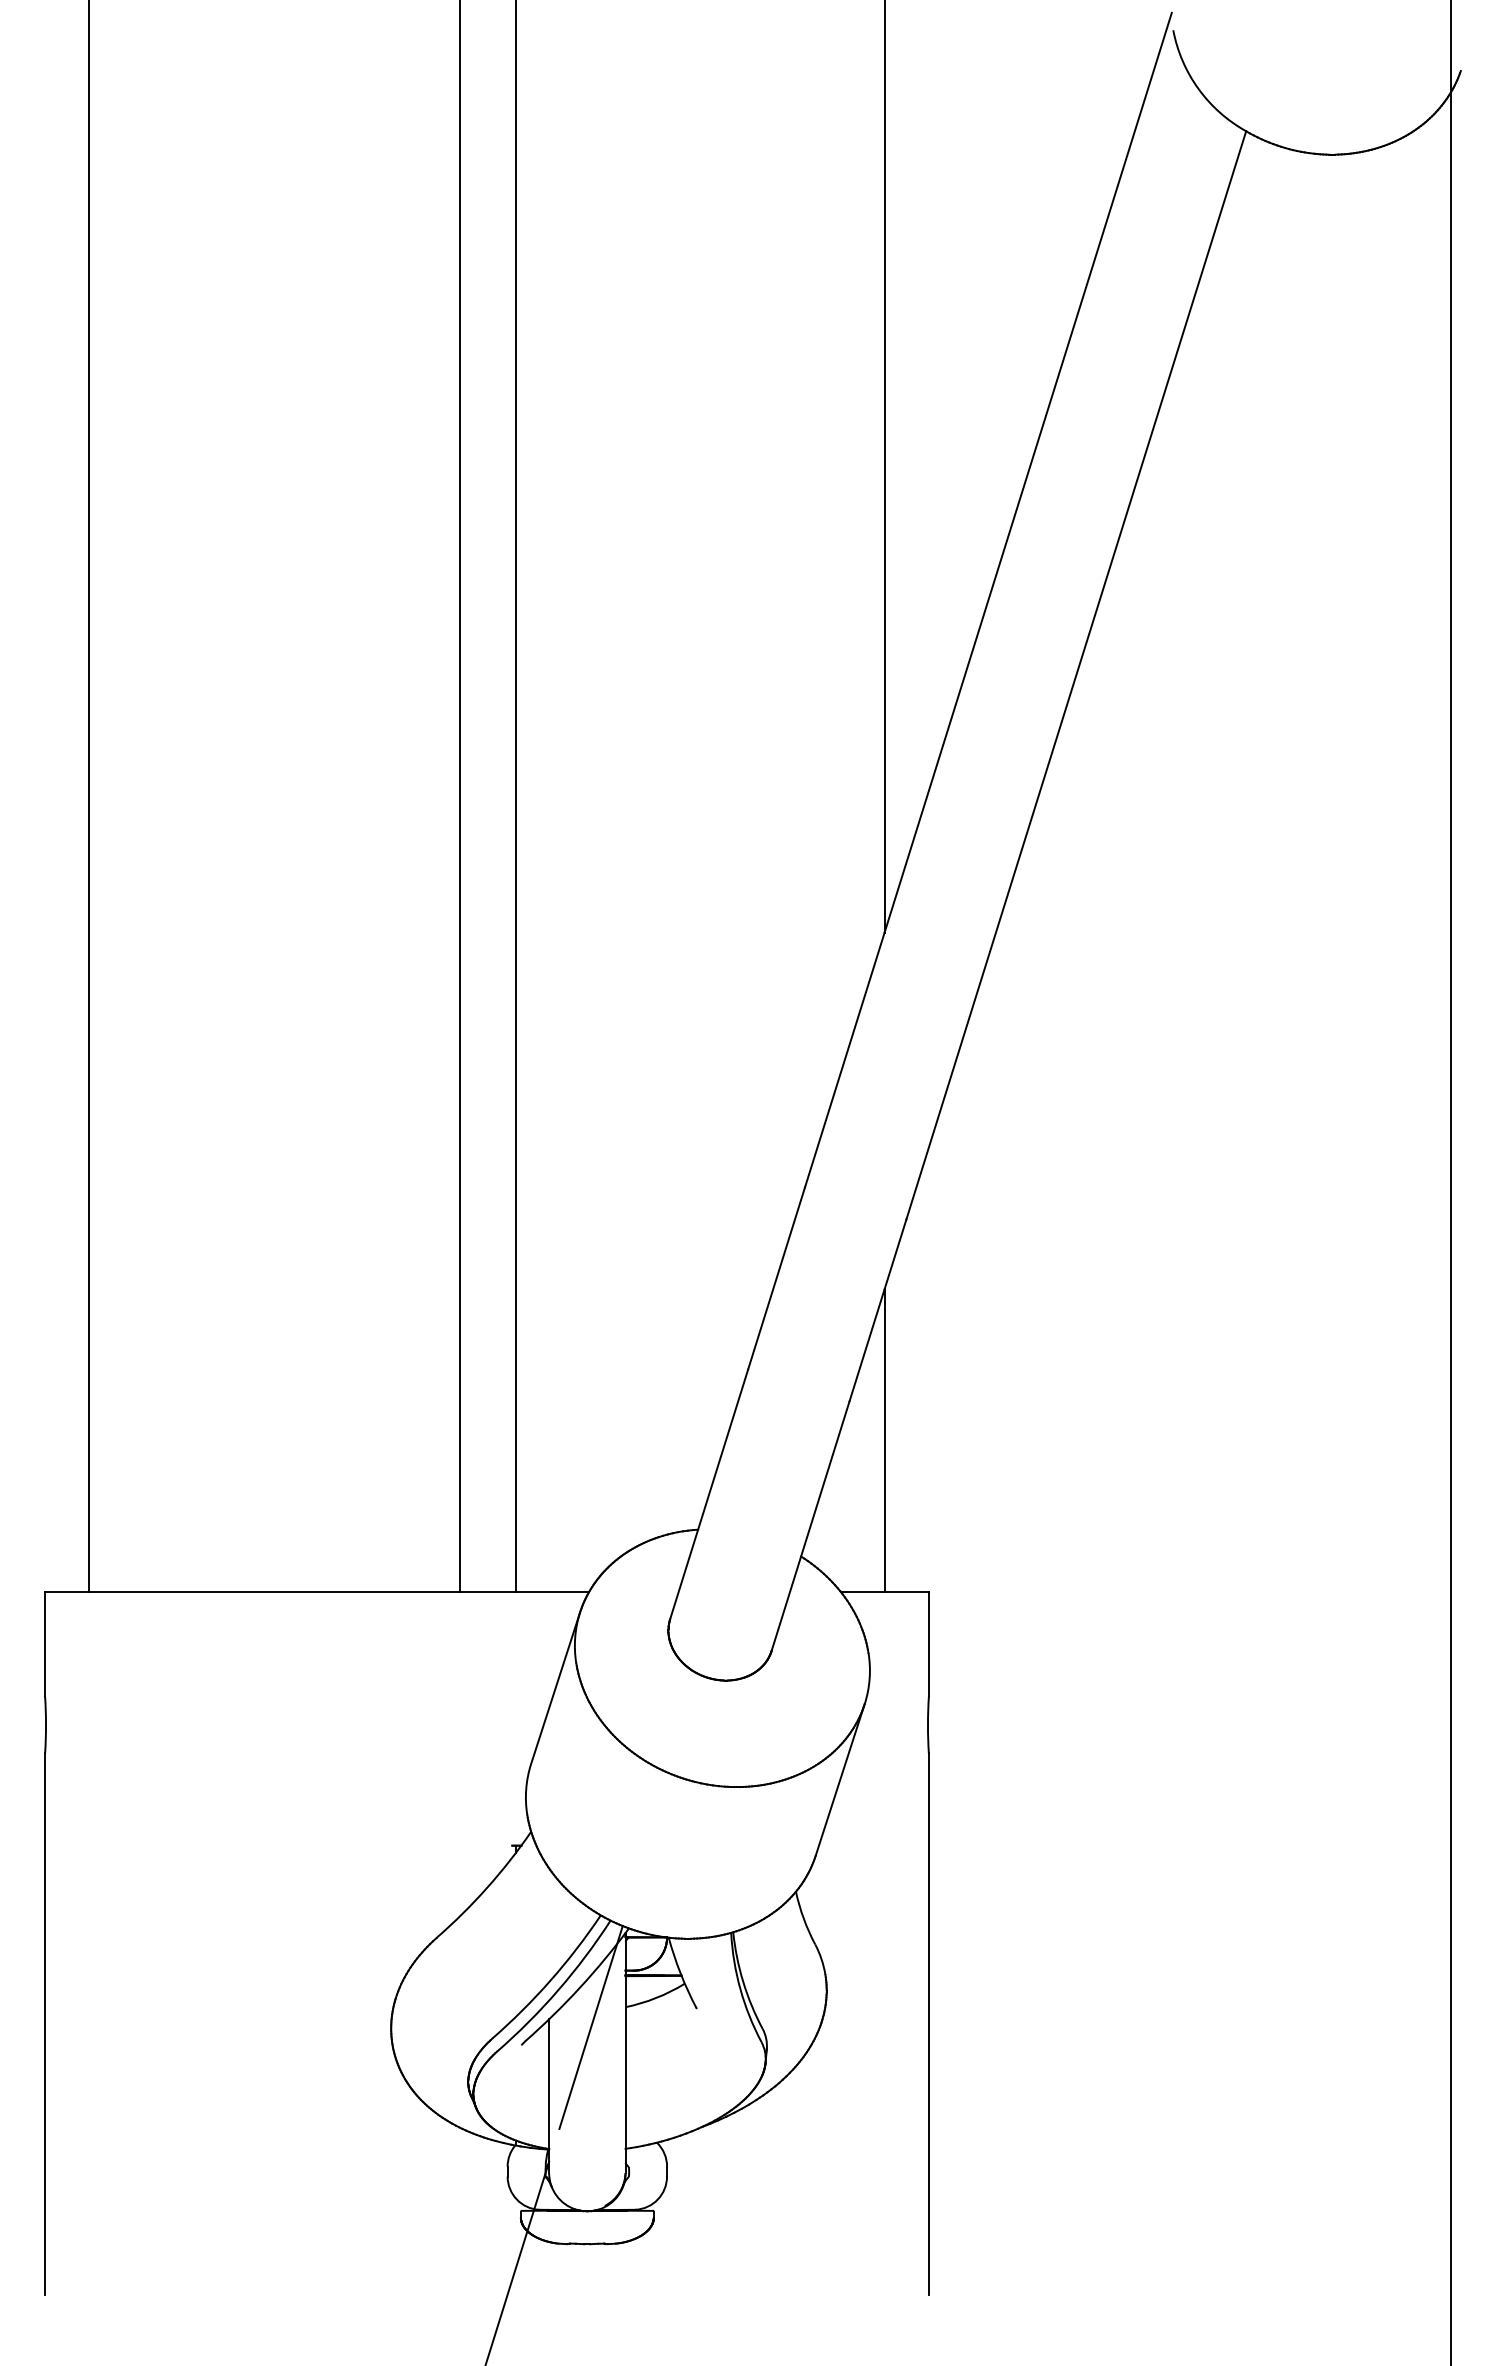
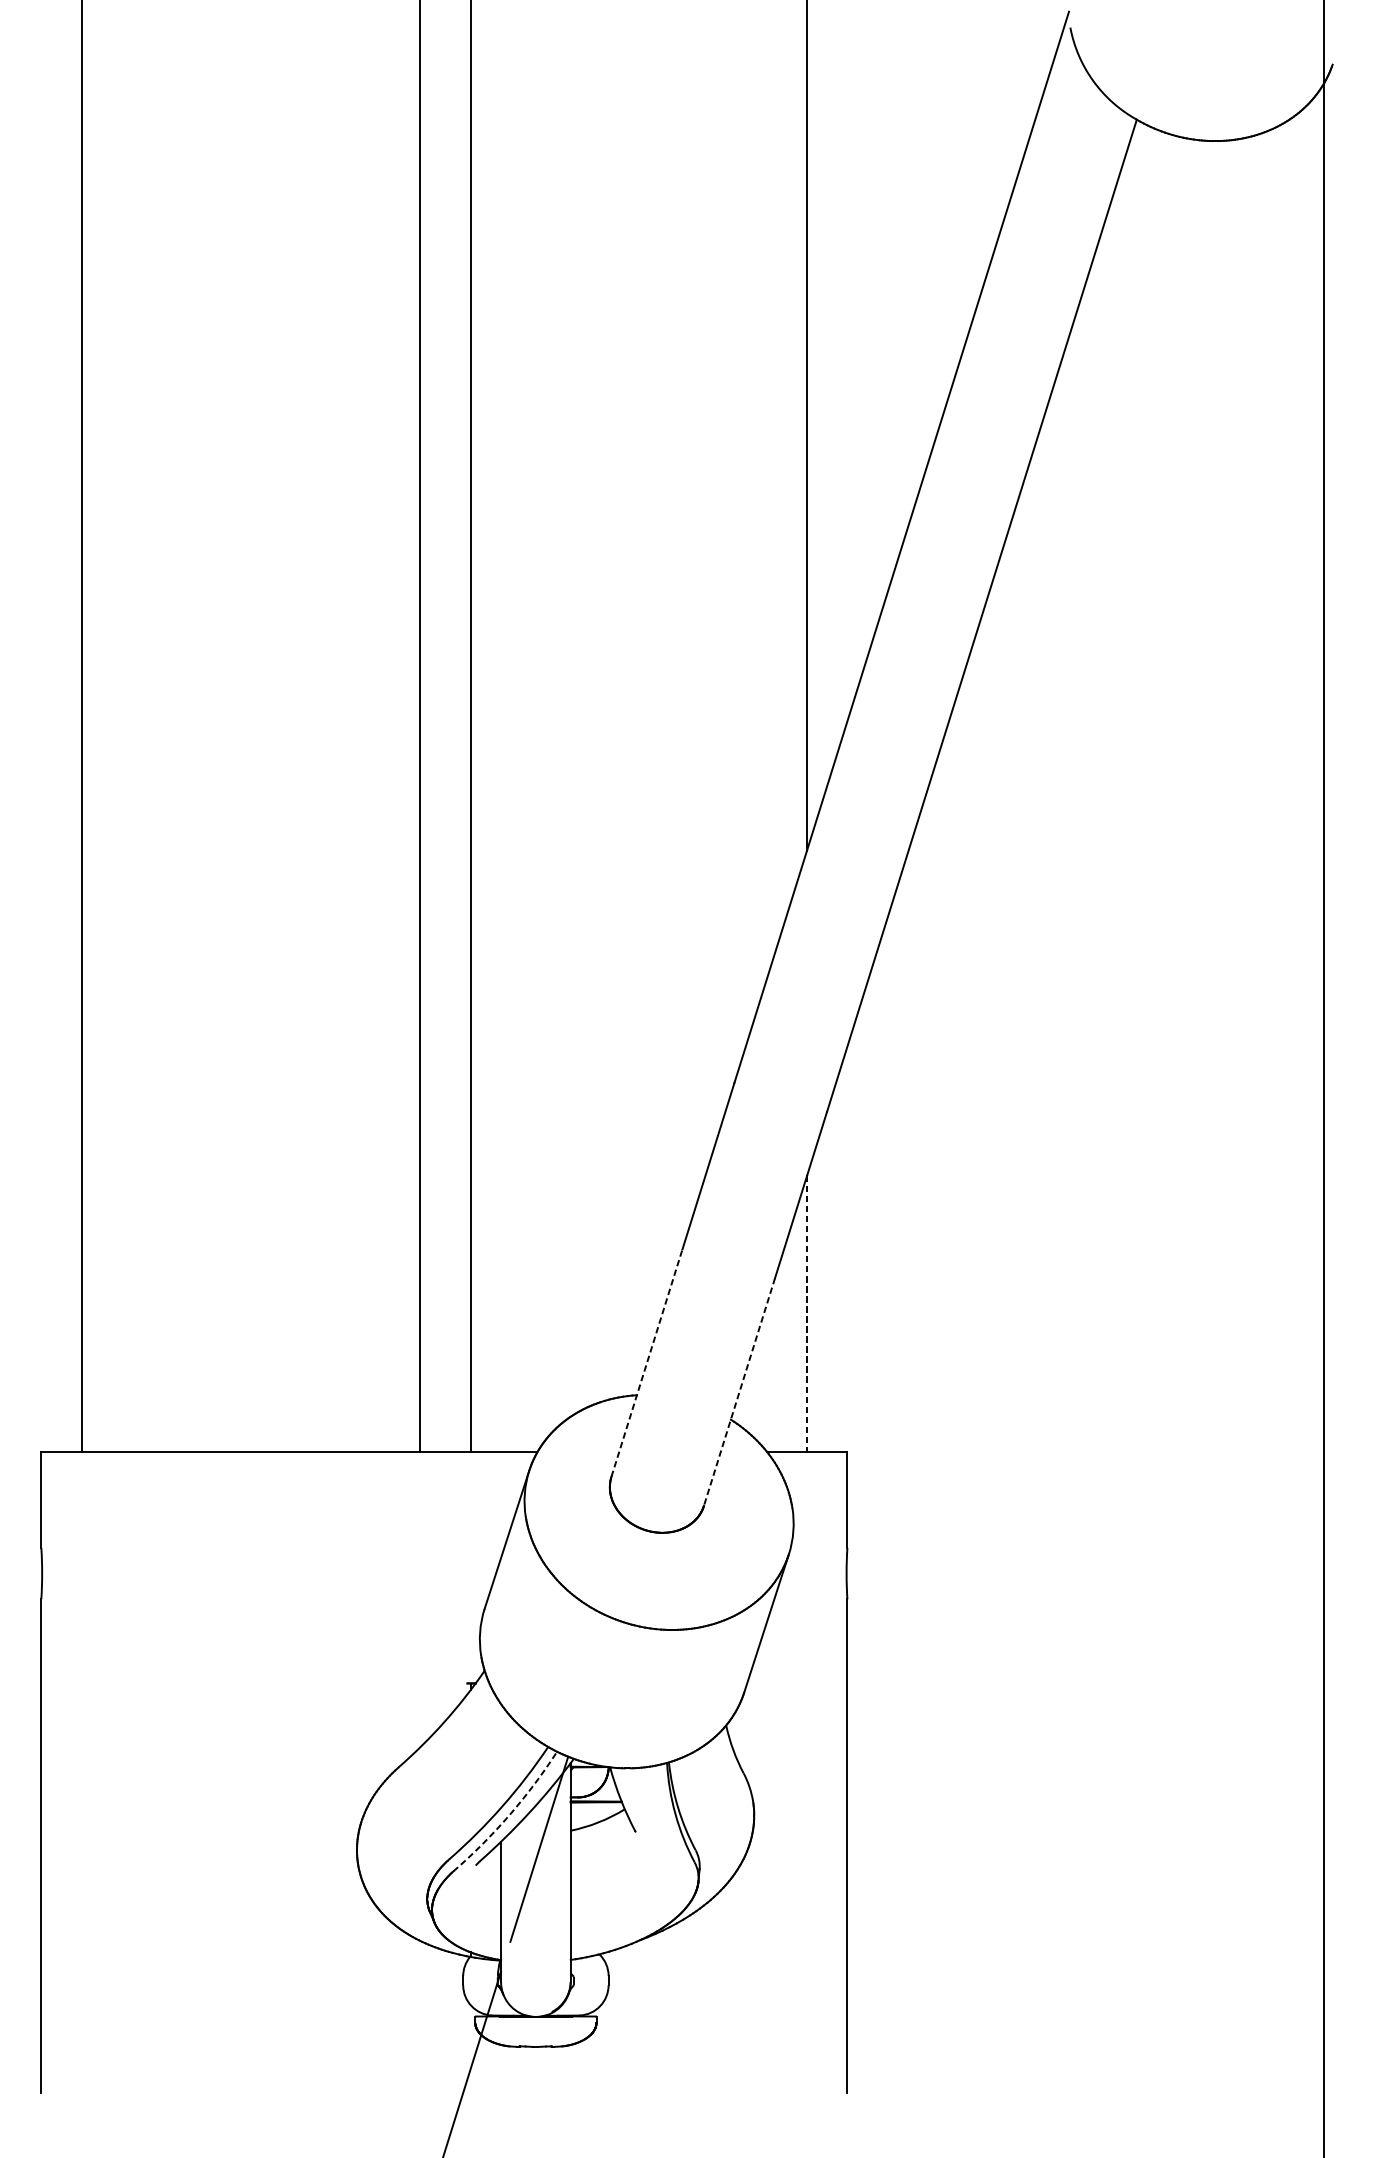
line: (884, 1440) -> (806, 1313), solid -> dashed
line: (709, 1494) -> (647, 1363), solid -> dashed
line: (810, 1526) -> (739, 1392), solid -> dashed
arc: (558, 1990) -> (509, 1815), solid -> dashed

